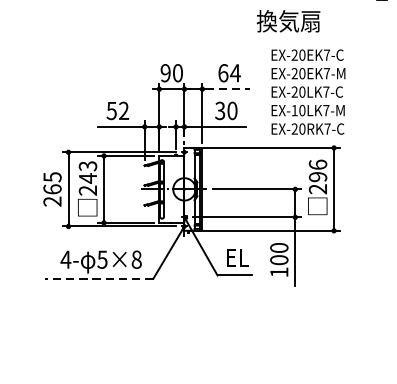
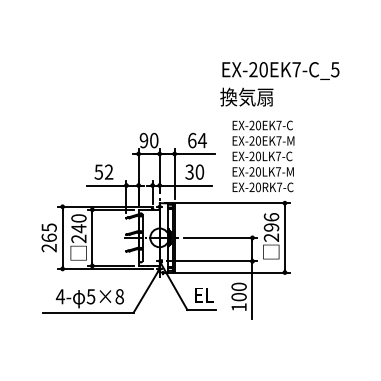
line: (228, 88) -> (196, 153), dashed -> solid
text: (294, 110) -> (251, 171), EX-10LK7-M -> EX-20LK7-M
text: (87, 166) -> (78, 218), 243 -> 240
line: (98, 278) -> (87, 312), dashed -> solid

